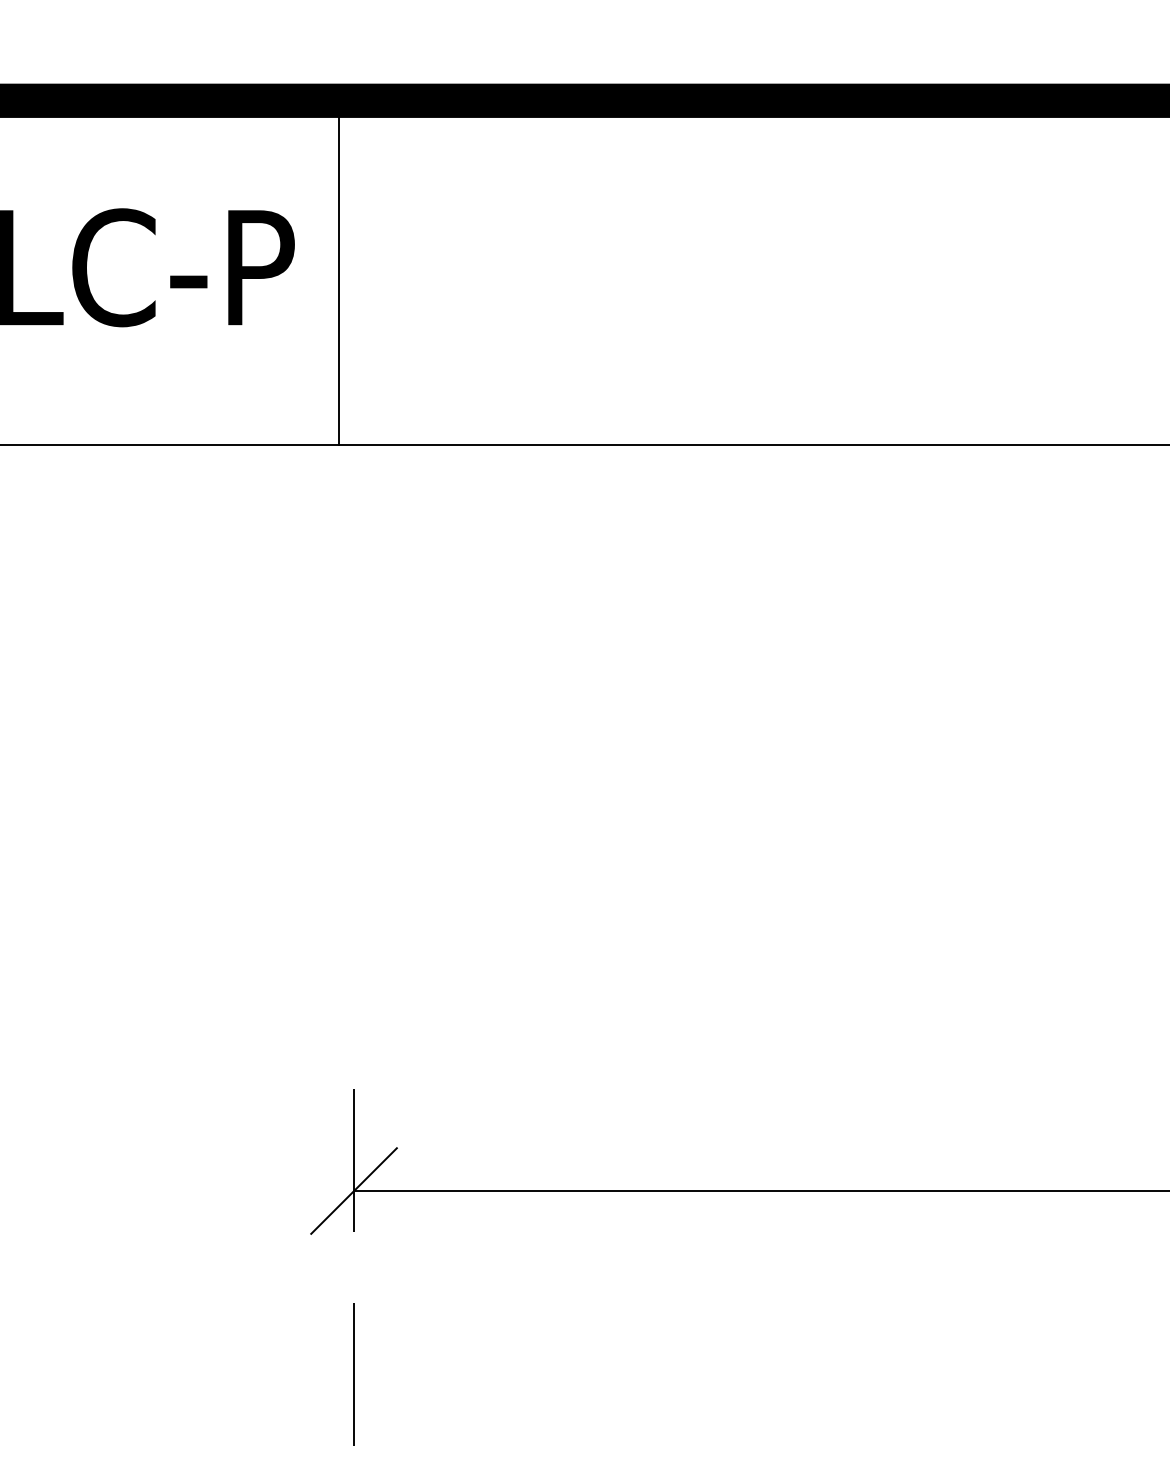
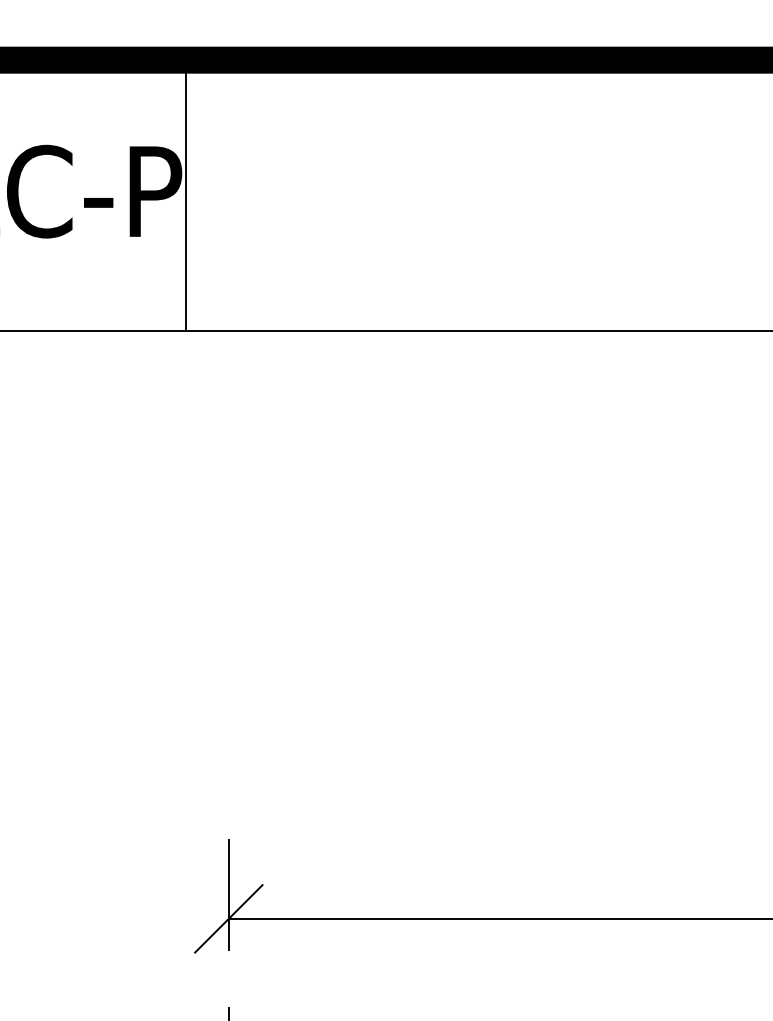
line: (338, 272) -> (185, 195), moved

